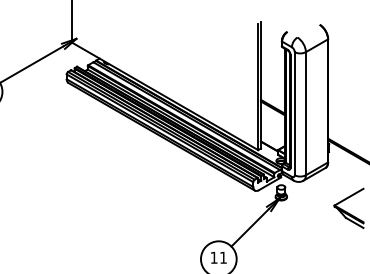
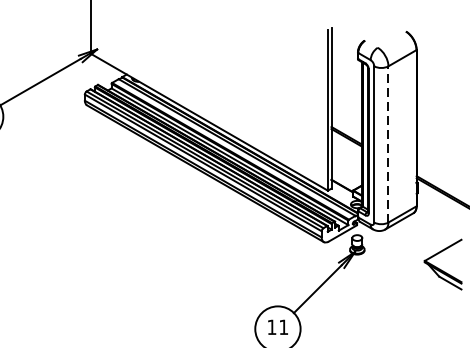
line: (305, 113) -> (387, 144), solid -> dashed

